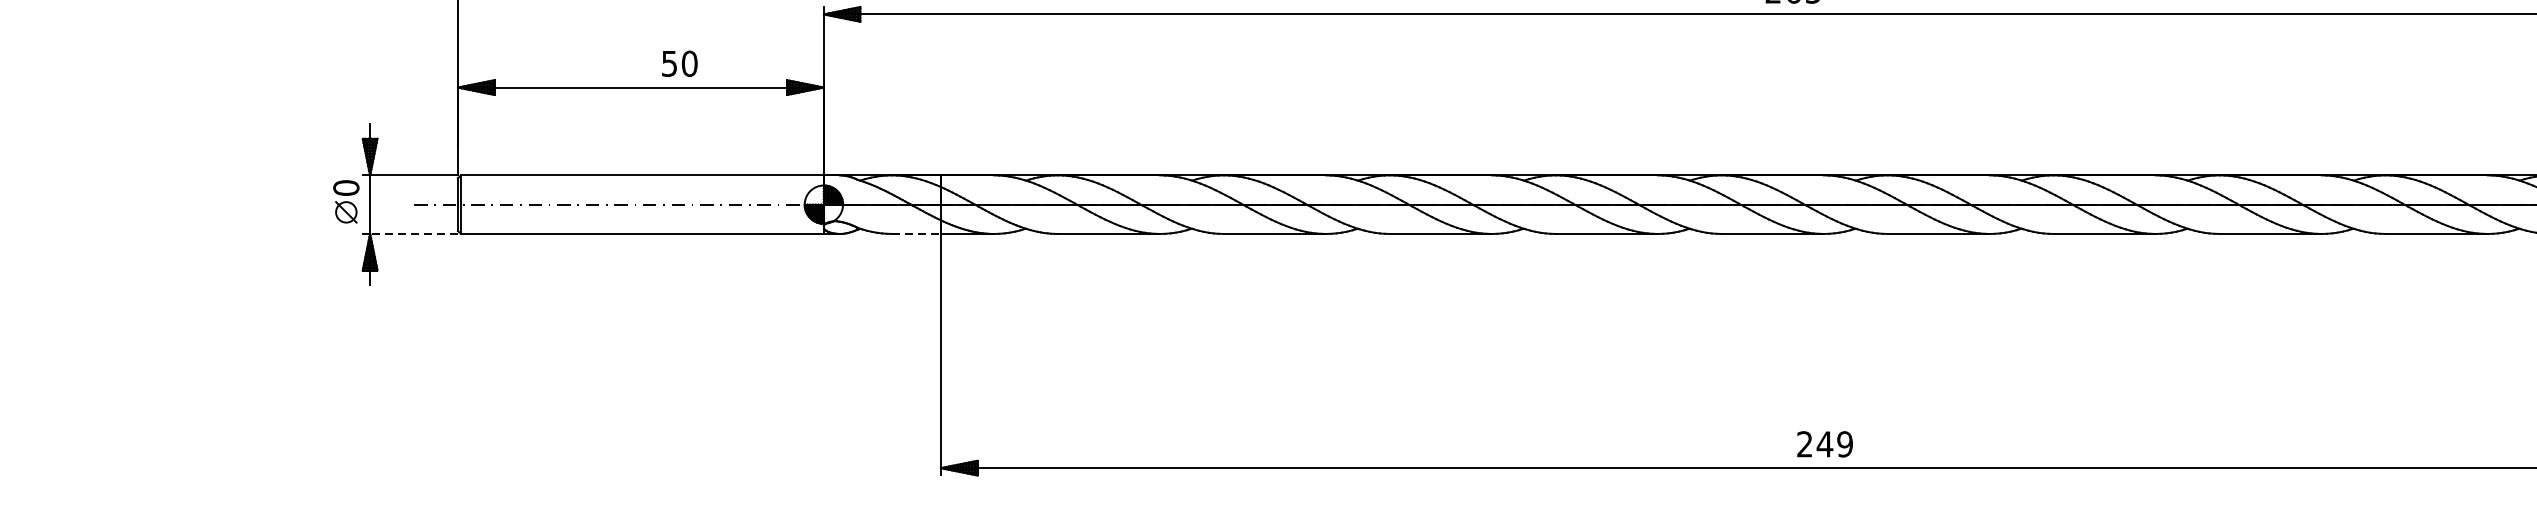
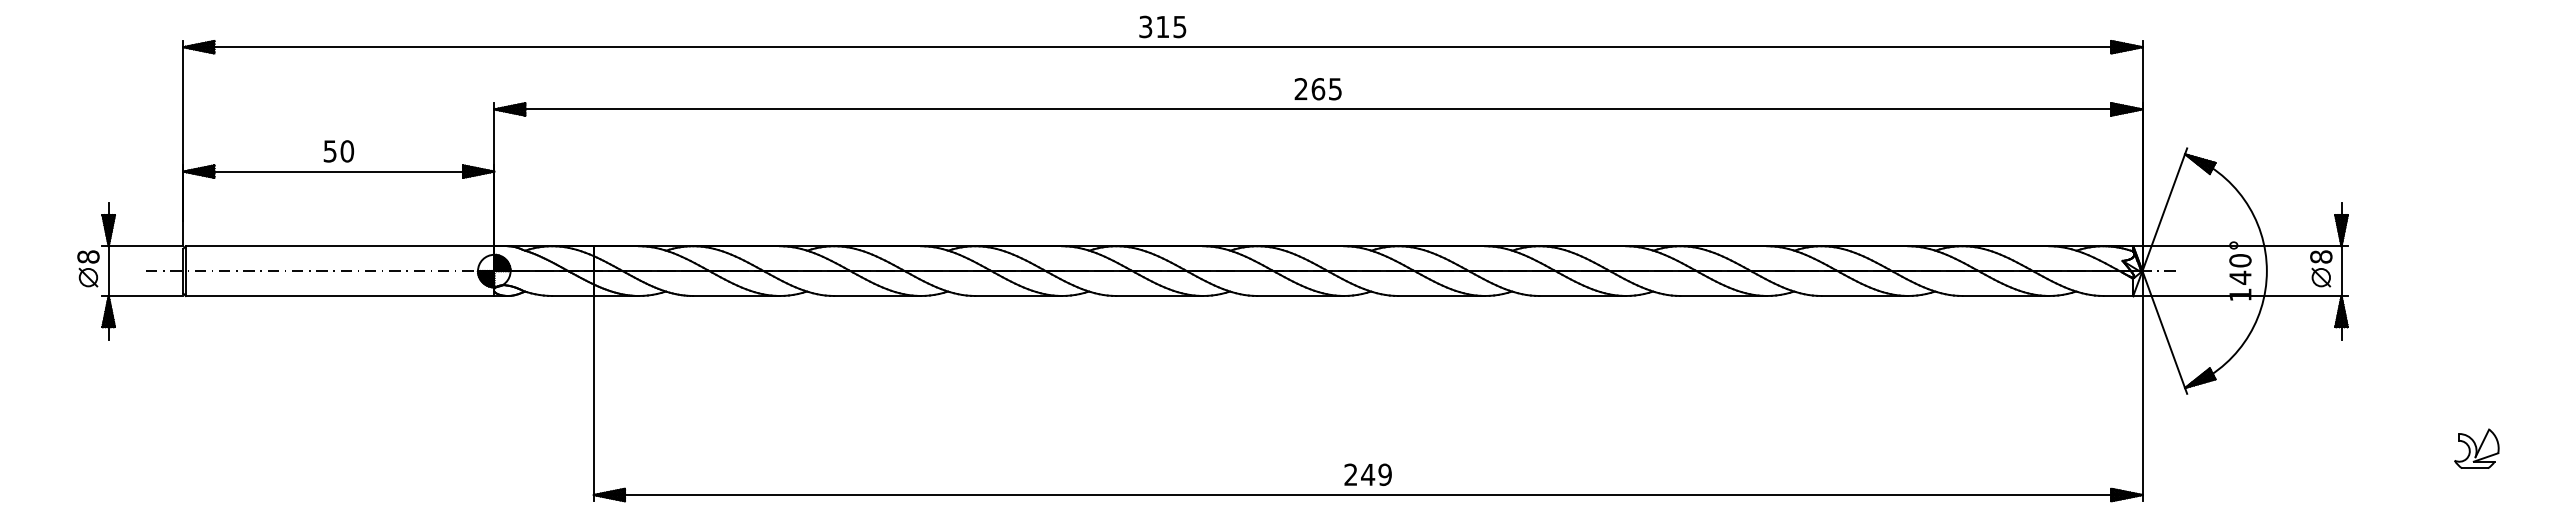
text: (679, 63) -> (338, 151), moved
text: (346, 187) -> (88, 256), 0 -> 8
line: (413, 234) -> (145, 296), dashed -> solid
line: (917, 234) -> (573, 296), dashed -> solid
text: (1824, 443) -> (1367, 474), moved

